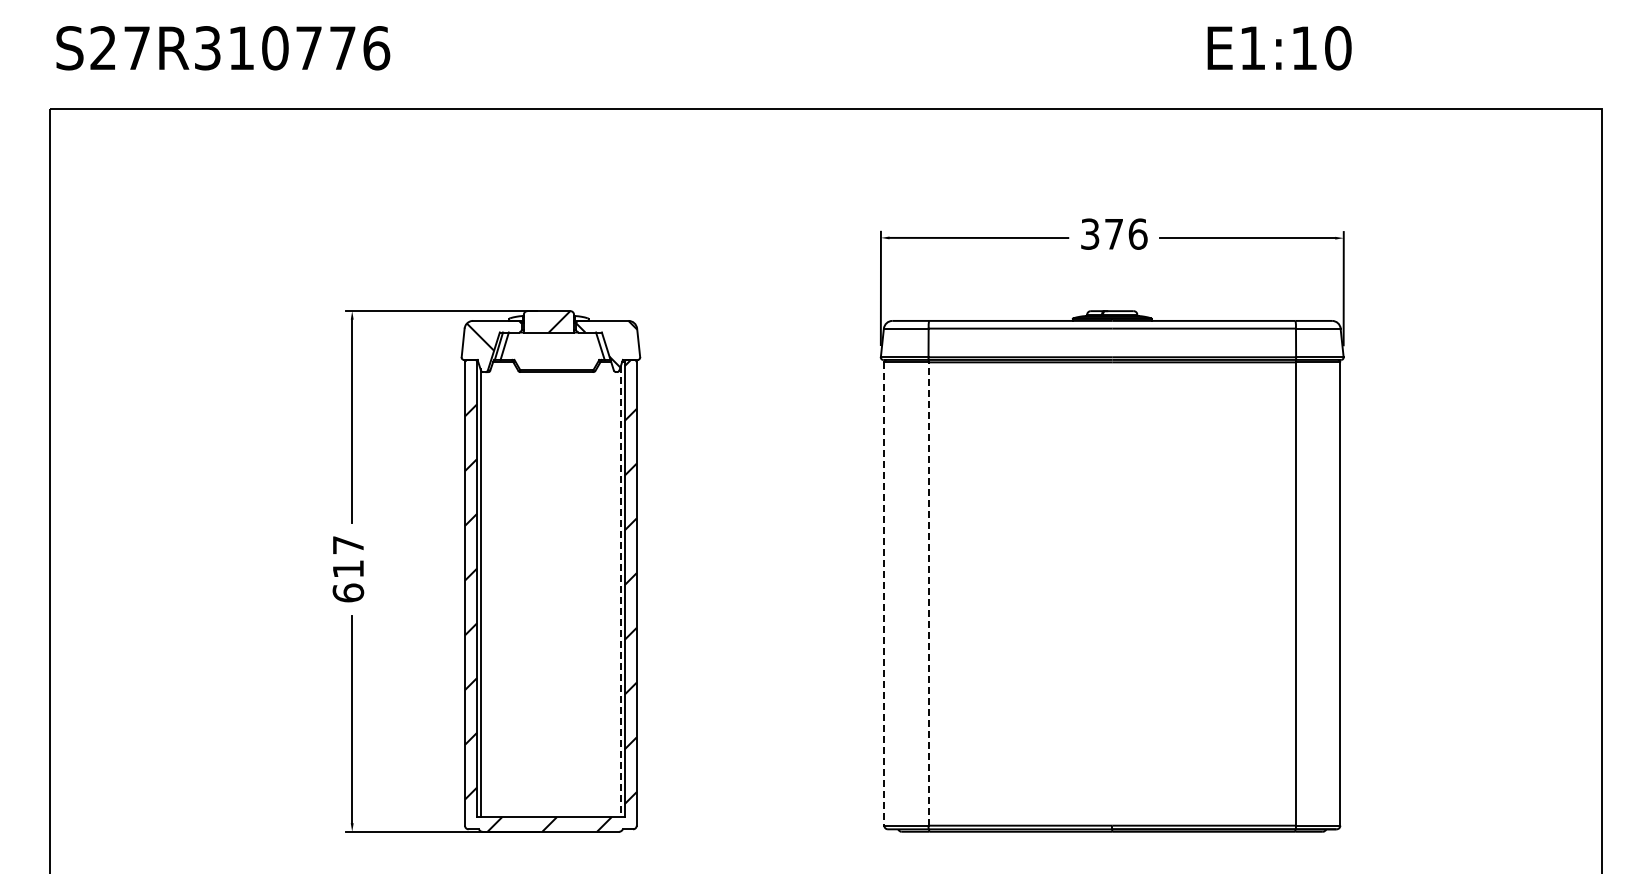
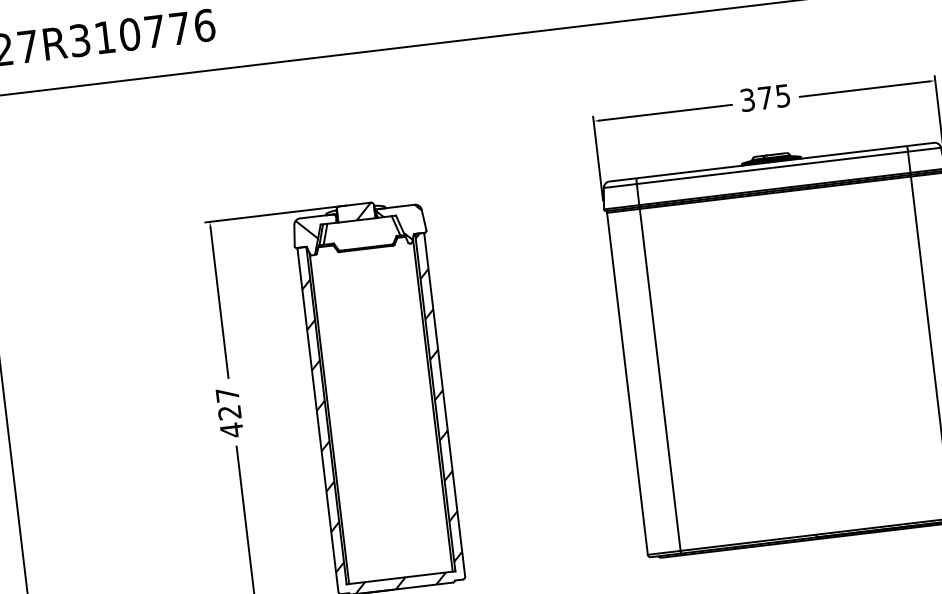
text: (1137, 233) -> (782, 95), 376 -> 375
text: (348, 581) -> (230, 421), 617 -> 427
line: (620, 591) -> (432, 405), dashed -> solid
line: (884, 594) -> (627, 384), dashed -> solid
line: (928, 594) -> (660, 380), dashed -> solid

